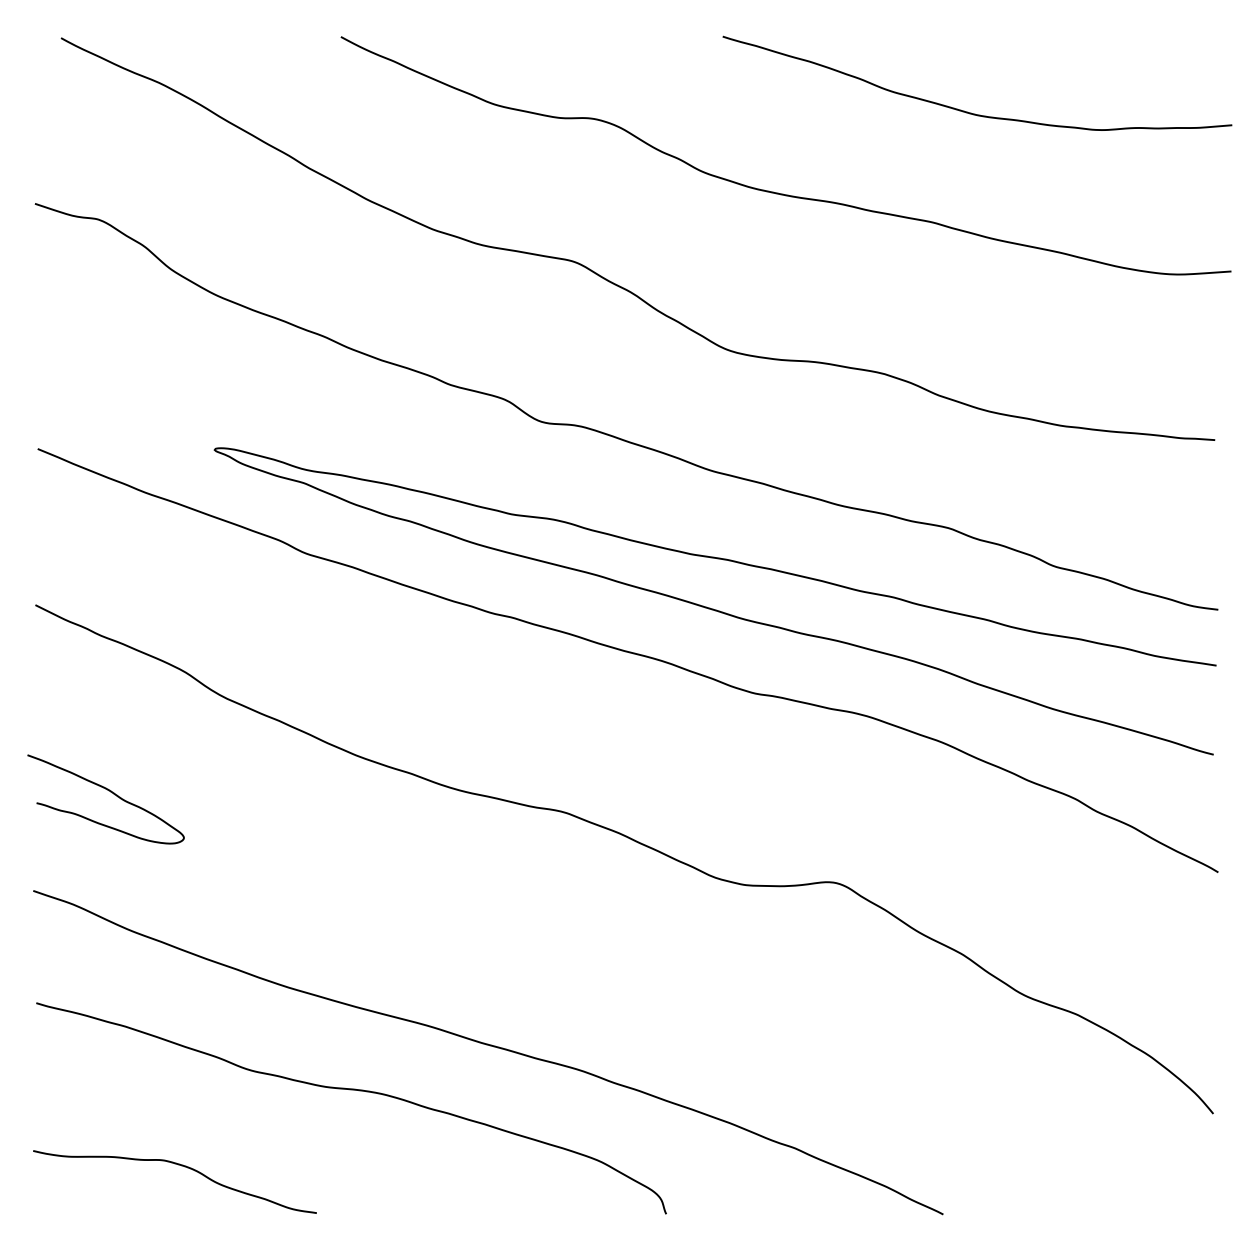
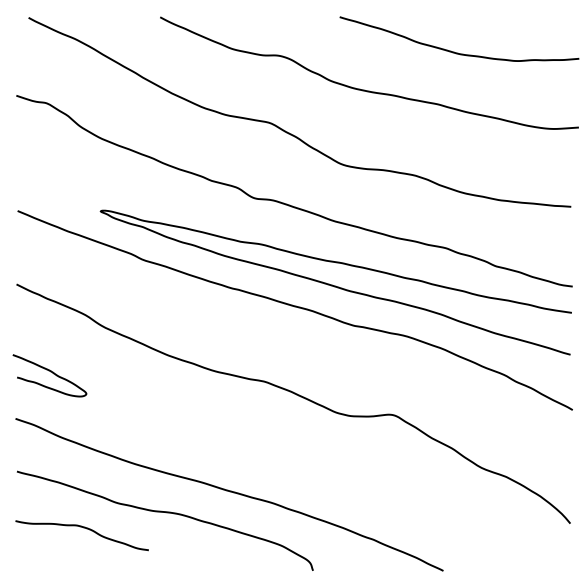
curve: (177, 1166) -> (83, 528), moved

